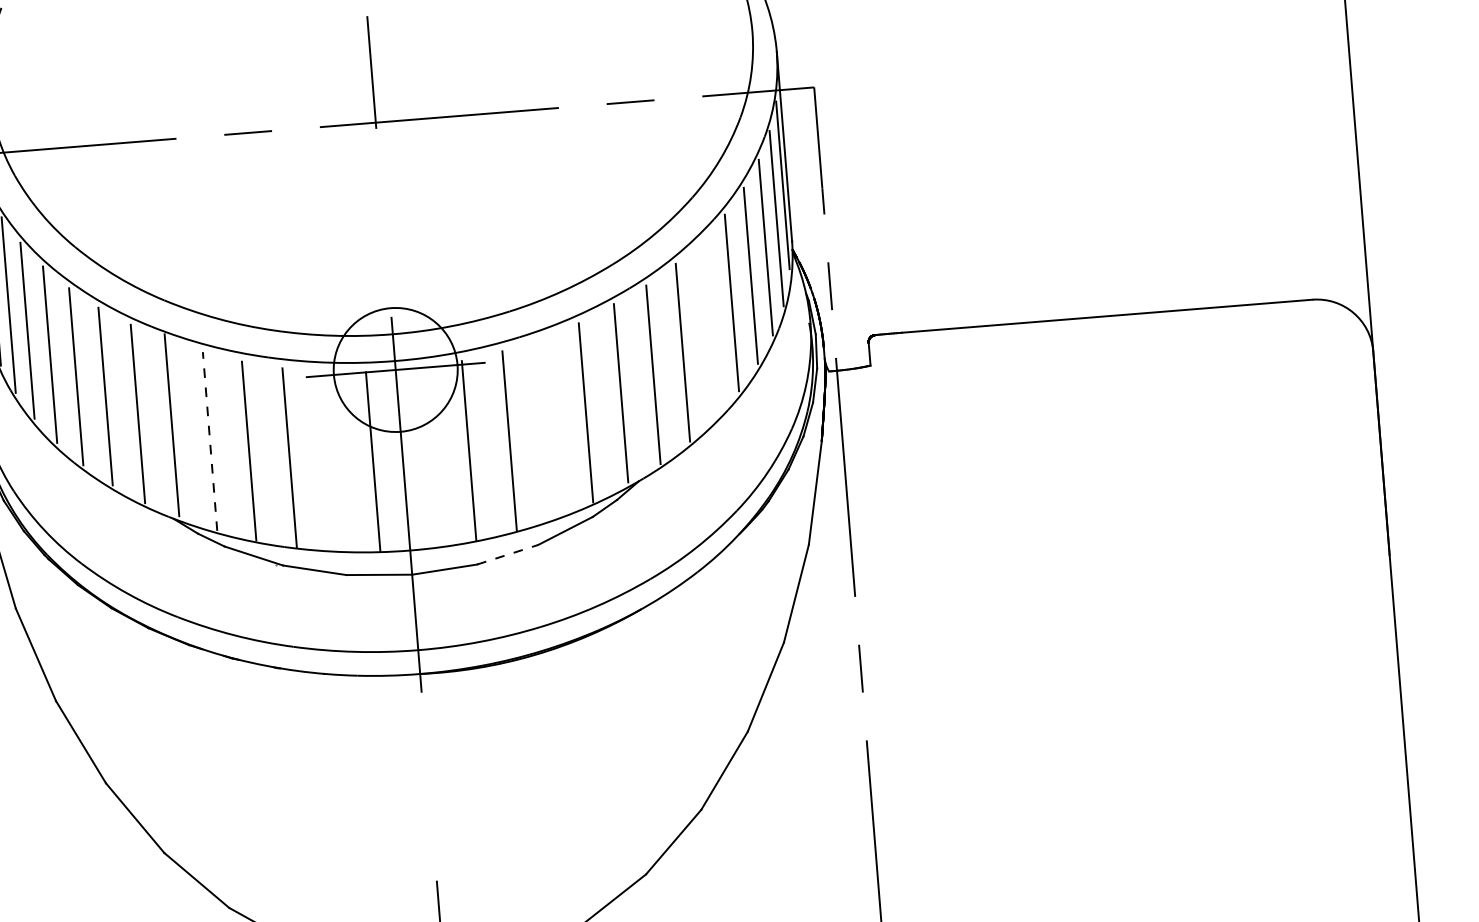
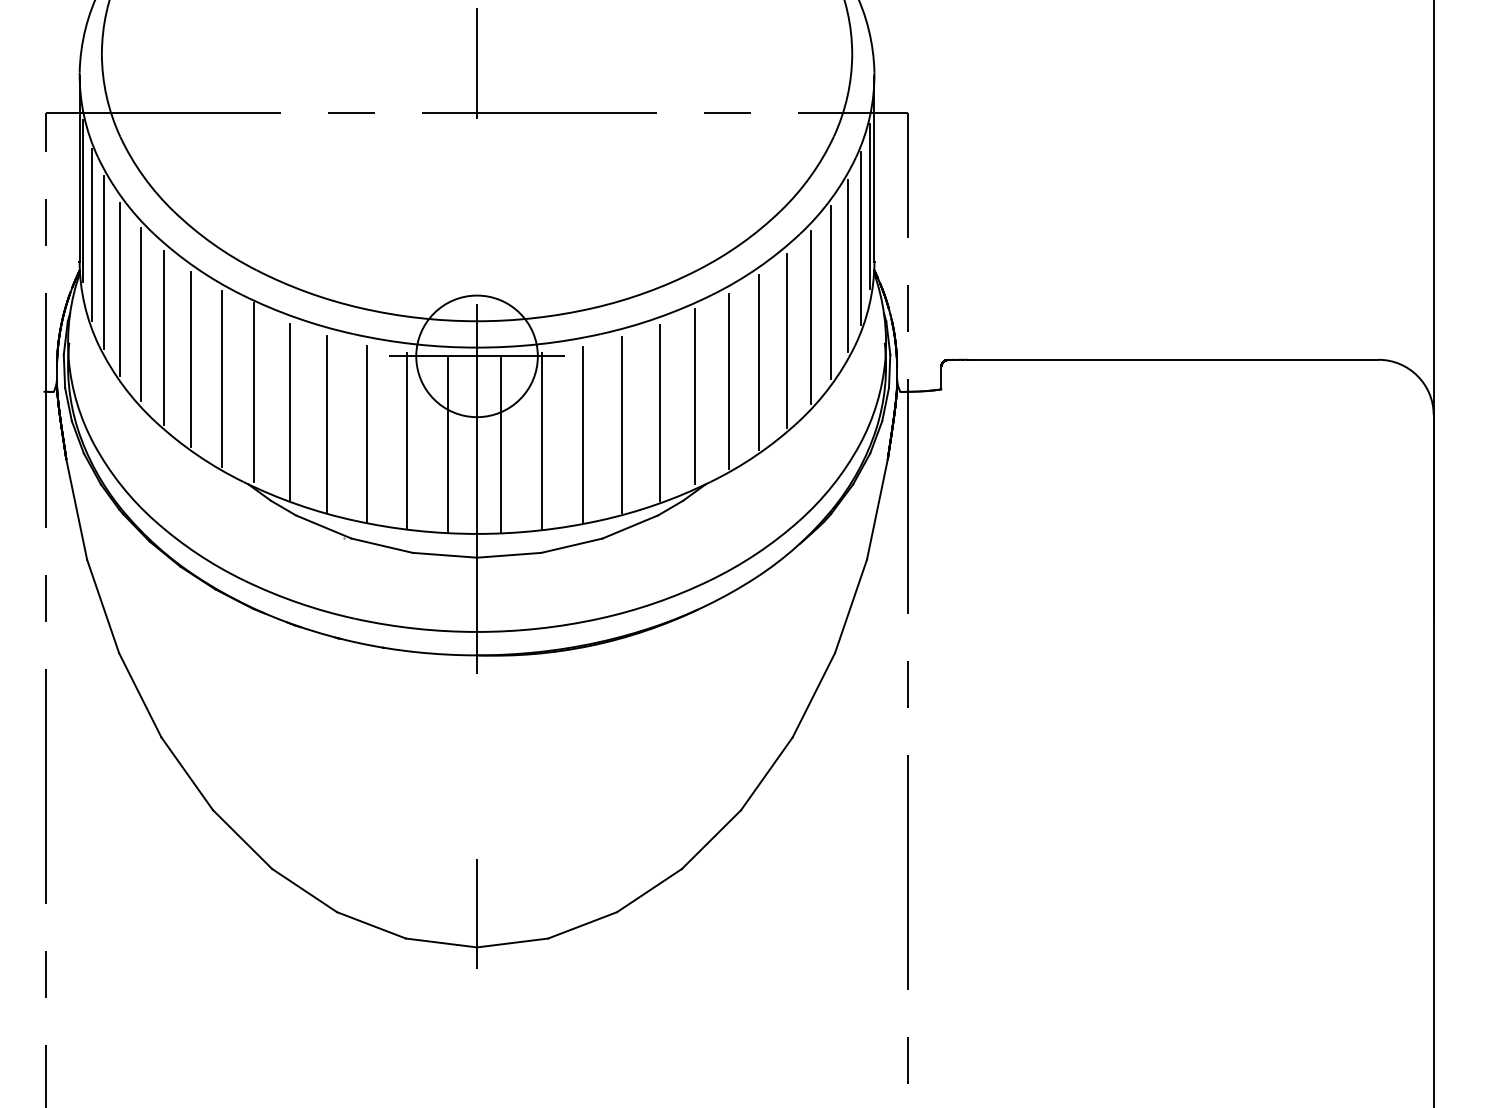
line: (709, 328) -> (786, 340), added
line: (548, 428) -> (621, 425), added
line: (210, 441) -> (290, 411), dashed -> solid
line: (427, 457) -> (501, 444), added
line: (330, 461) -> (406, 440), added
line: (508, 554) -> (572, 545), dashed -> solid

